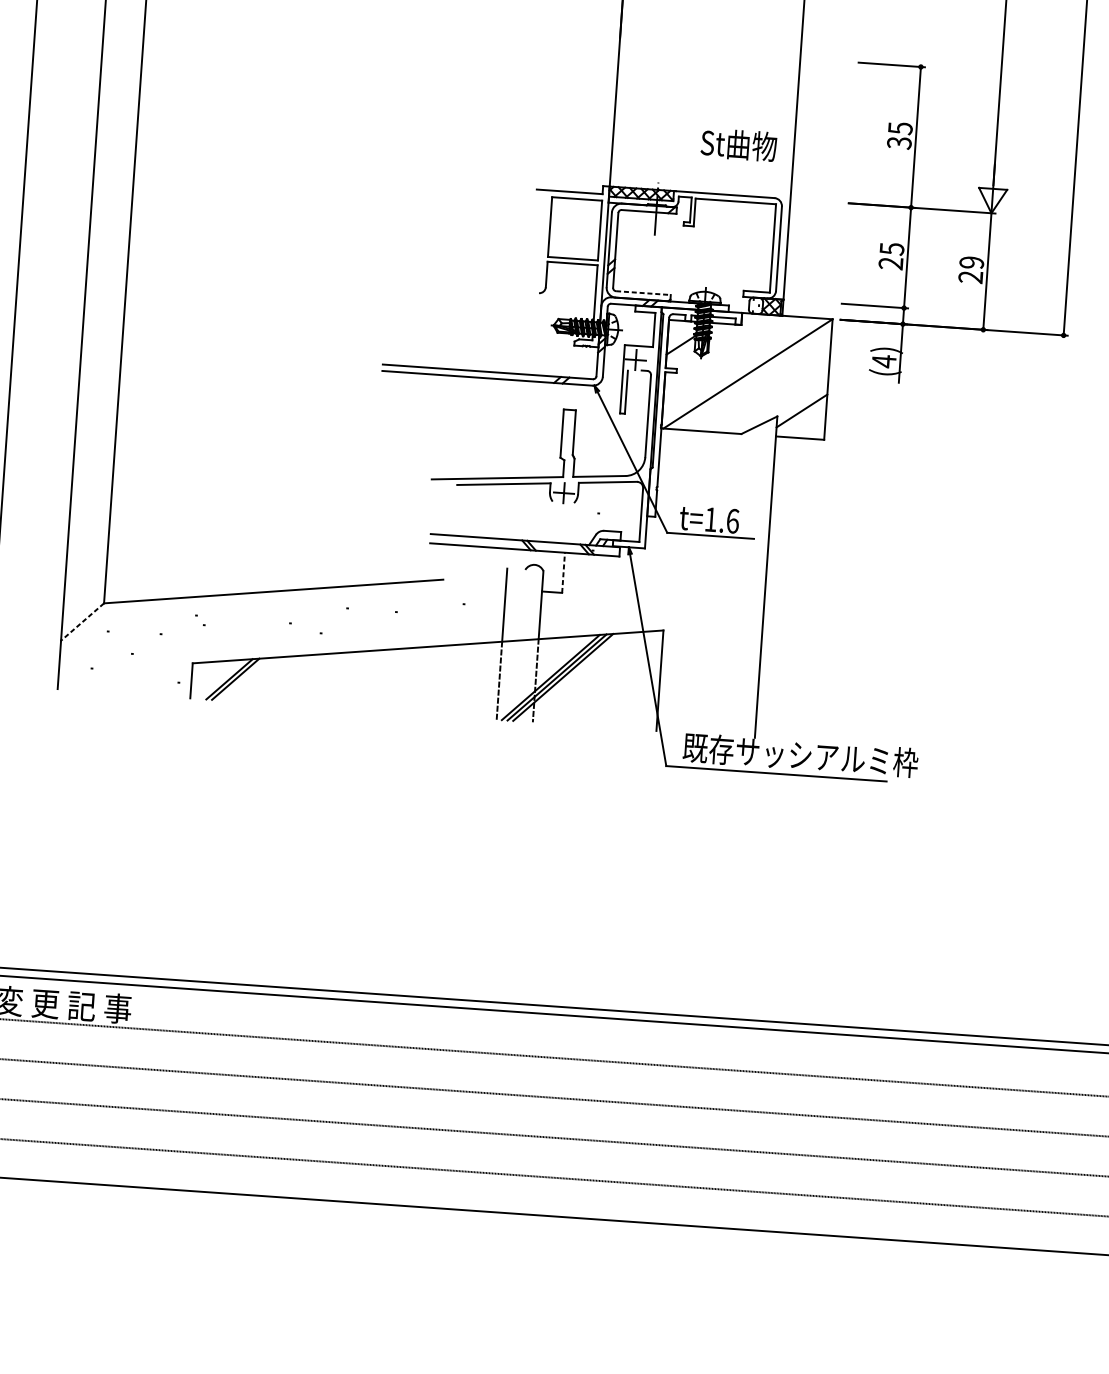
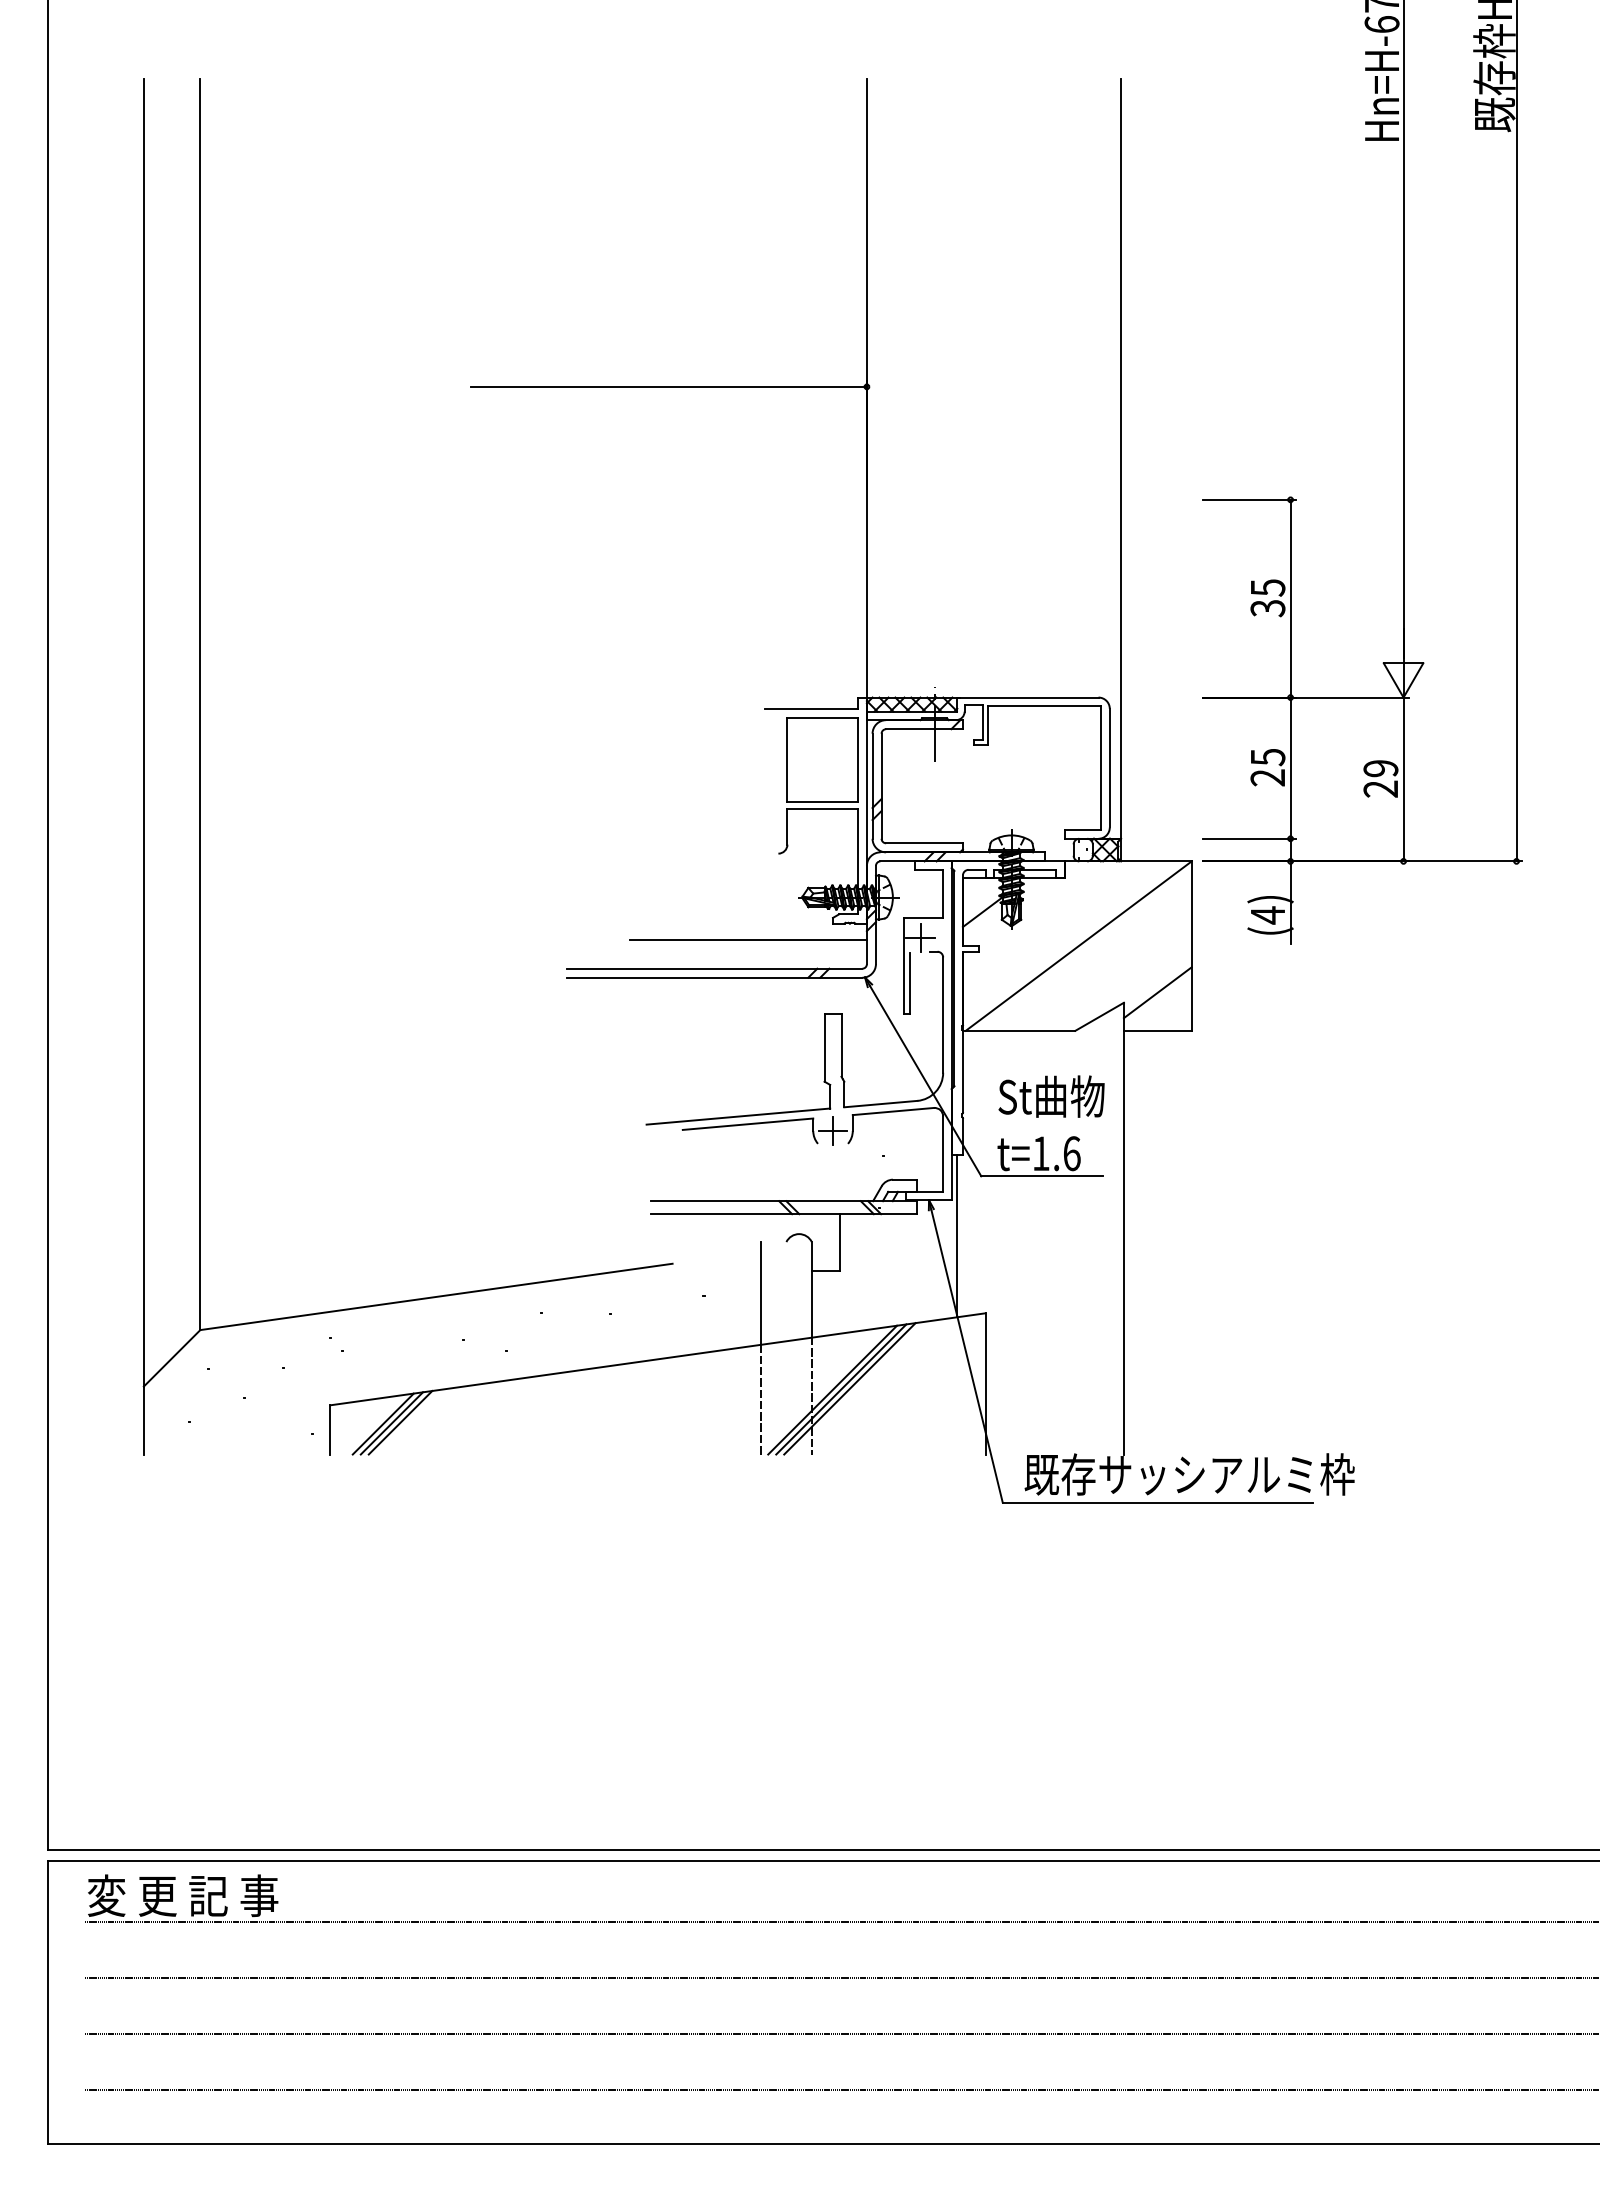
text: (738, 144) -> (1051, 1096), moved
line: (644, 293) -> (925, 843), dashed -> solid
line: (512, 353) -> (747, 940), added
line: (563, 572) -> (840, 1241), dashed -> solid
line: (647, 574) -> (957, 1236), added
line: (82, 622) -> (172, 1358), dashed -> solid
line: (241, 679) -> (400, 1422), added

